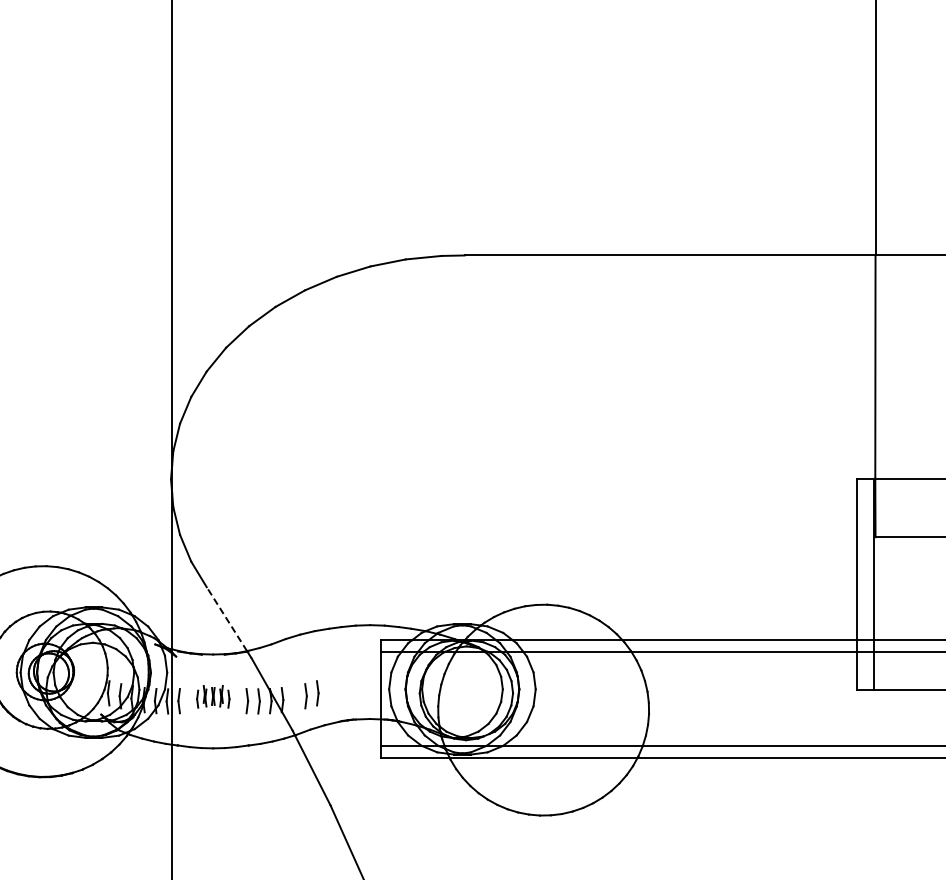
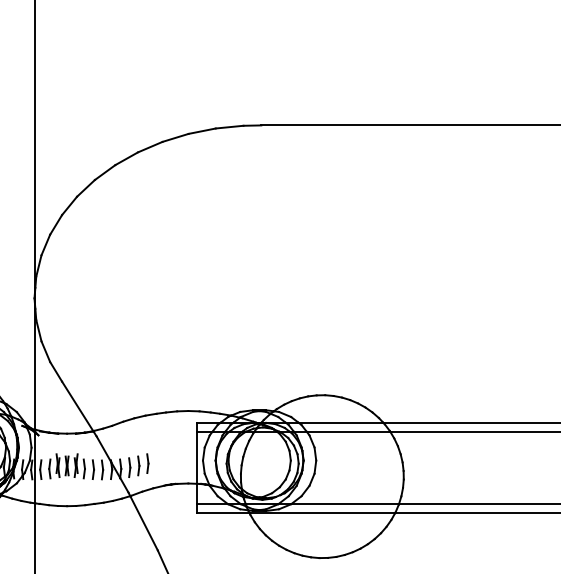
line: (226, 619) -> (77, 406), dashed -> solid
part: (213, 696) -> (67, 466), size x1.43
part: (294, 698) -> (129, 467), added

